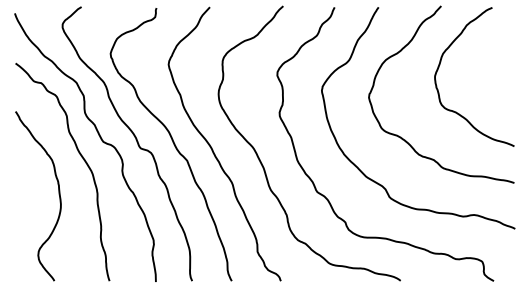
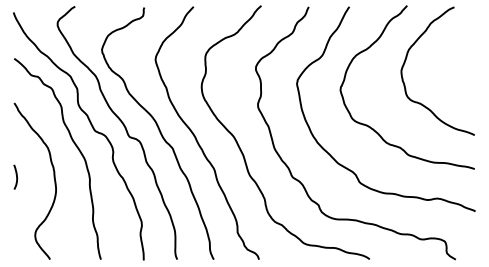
curve: (17, 191) -> (16, 176), added

